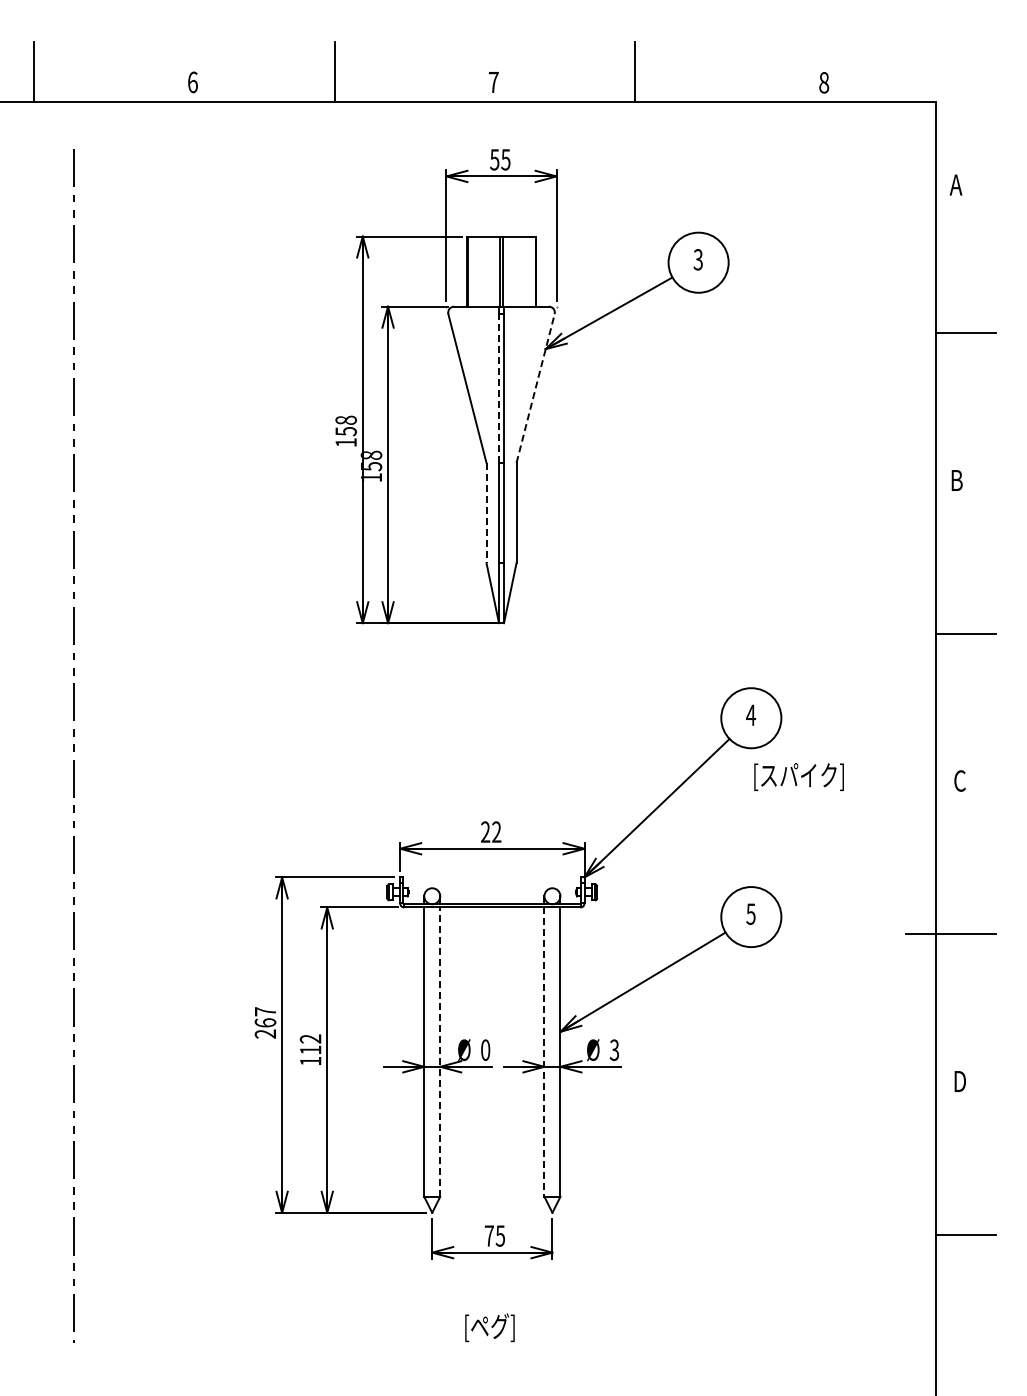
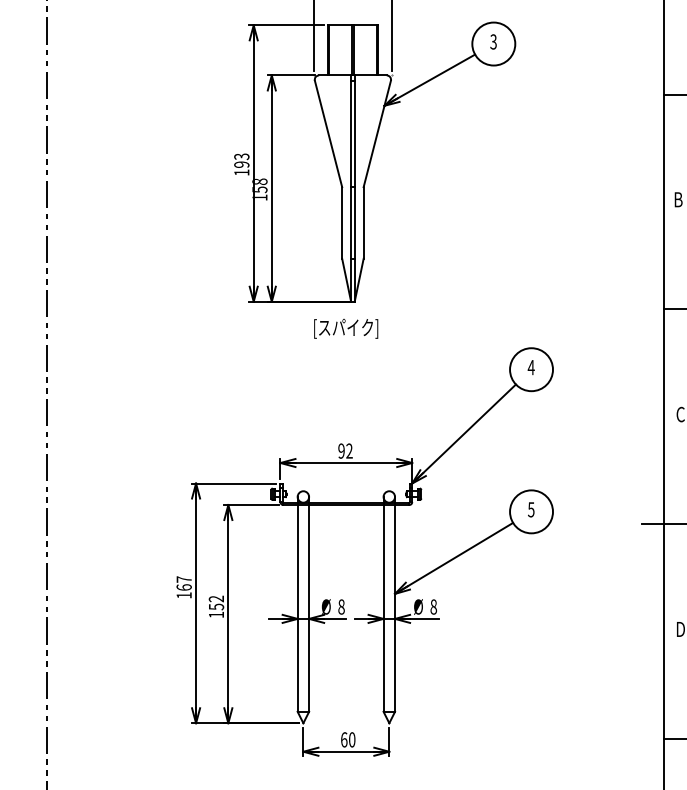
line: (499, 388) -> (351, 133), dashed -> solid
line: (535, 388) -> (377, 133), dashed -> solid
text: (345, 425) -> (241, 160), 158 -> 193
line: (486, 513) -> (342, 223), dashed -> solid
text: (798, 776) -> (345, 328), moved
text: (485, 831) -> (341, 450), 22 -> 92
text: (264, 1033) -> (183, 595), 267 -> 167
text: (310, 1049) -> (216, 606), 112 -> 152
text: (614, 1049) -> (433, 606), 3 -> 8
text: (485, 1050) -> (341, 607), 0 -> 8
line: (440, 1052) -> (309, 608), dashed -> solid
line: (544, 1052) -> (383, 608), dashed -> solid
text: (494, 1235) -> (347, 739), 75 -> 60

